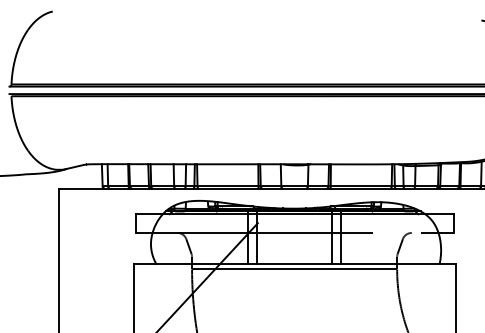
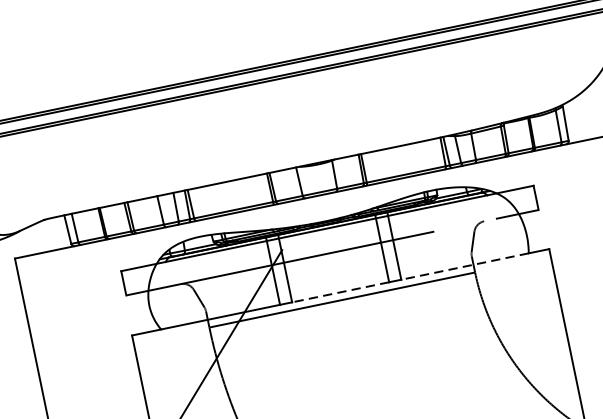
line: (294, 263) -> (340, 292), solid -> dashed
line: (390, 263) -> (464, 266), solid -> dashed

